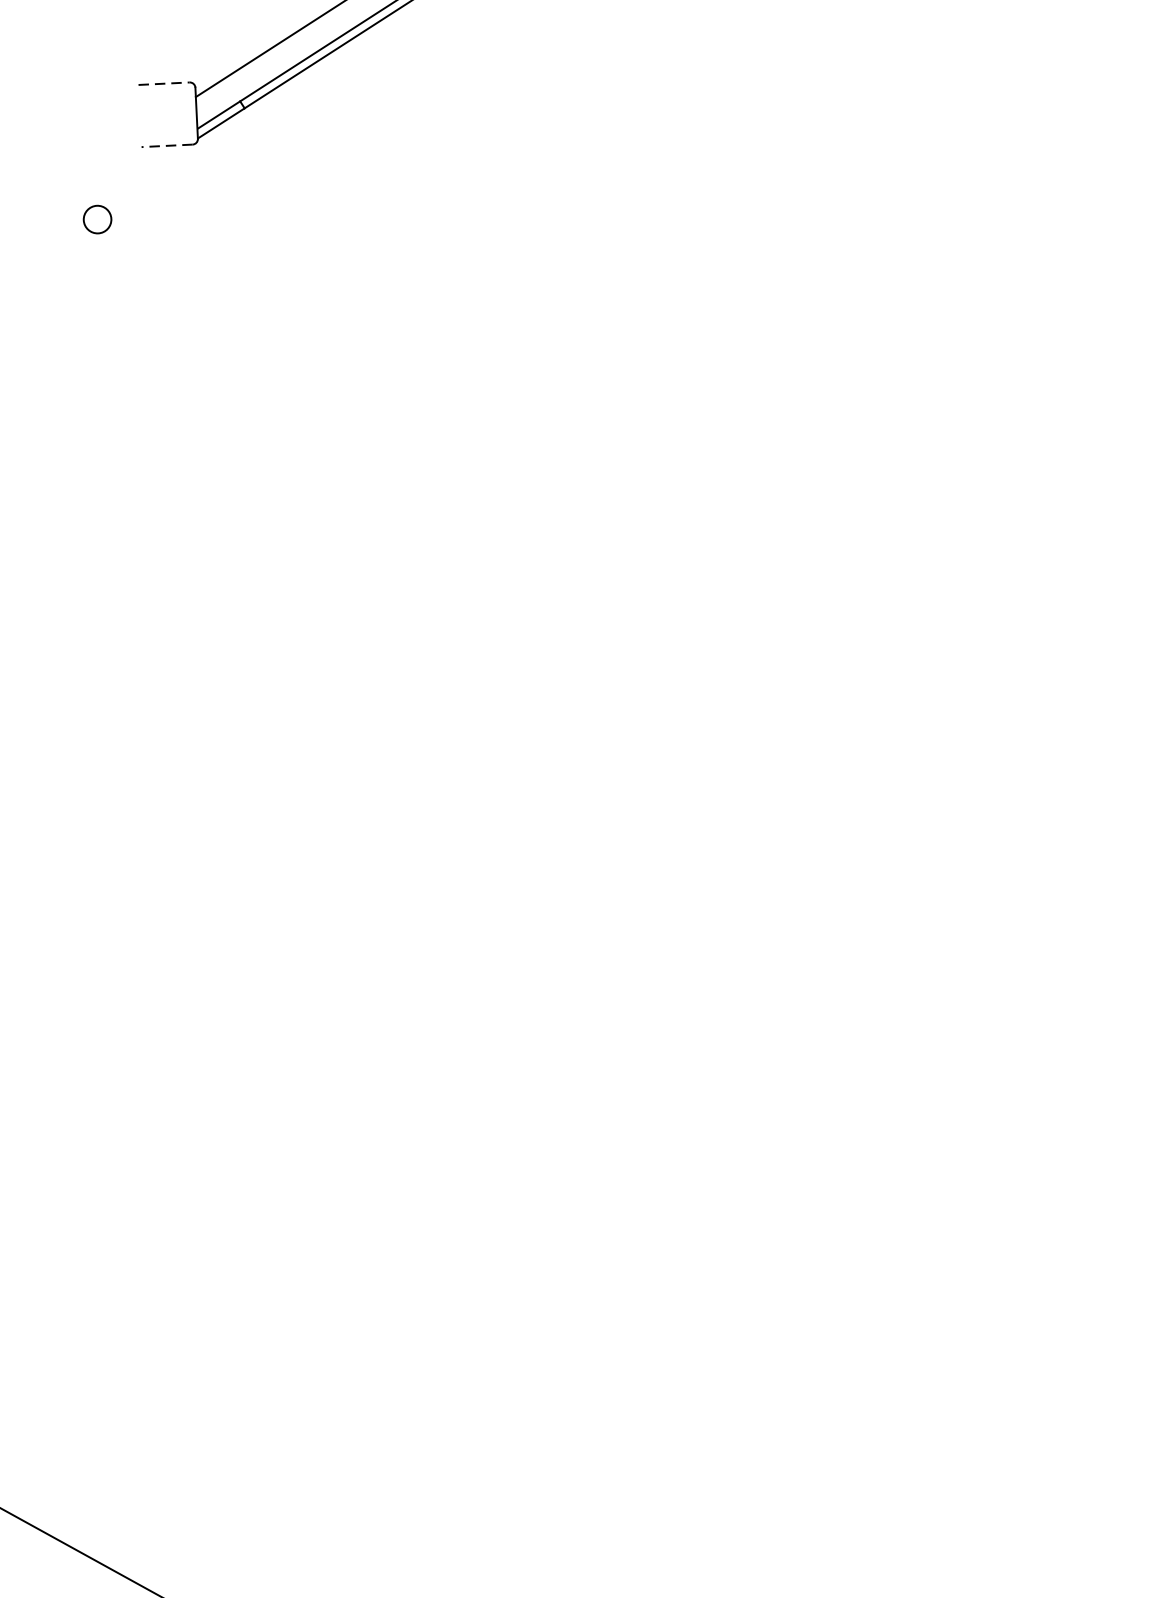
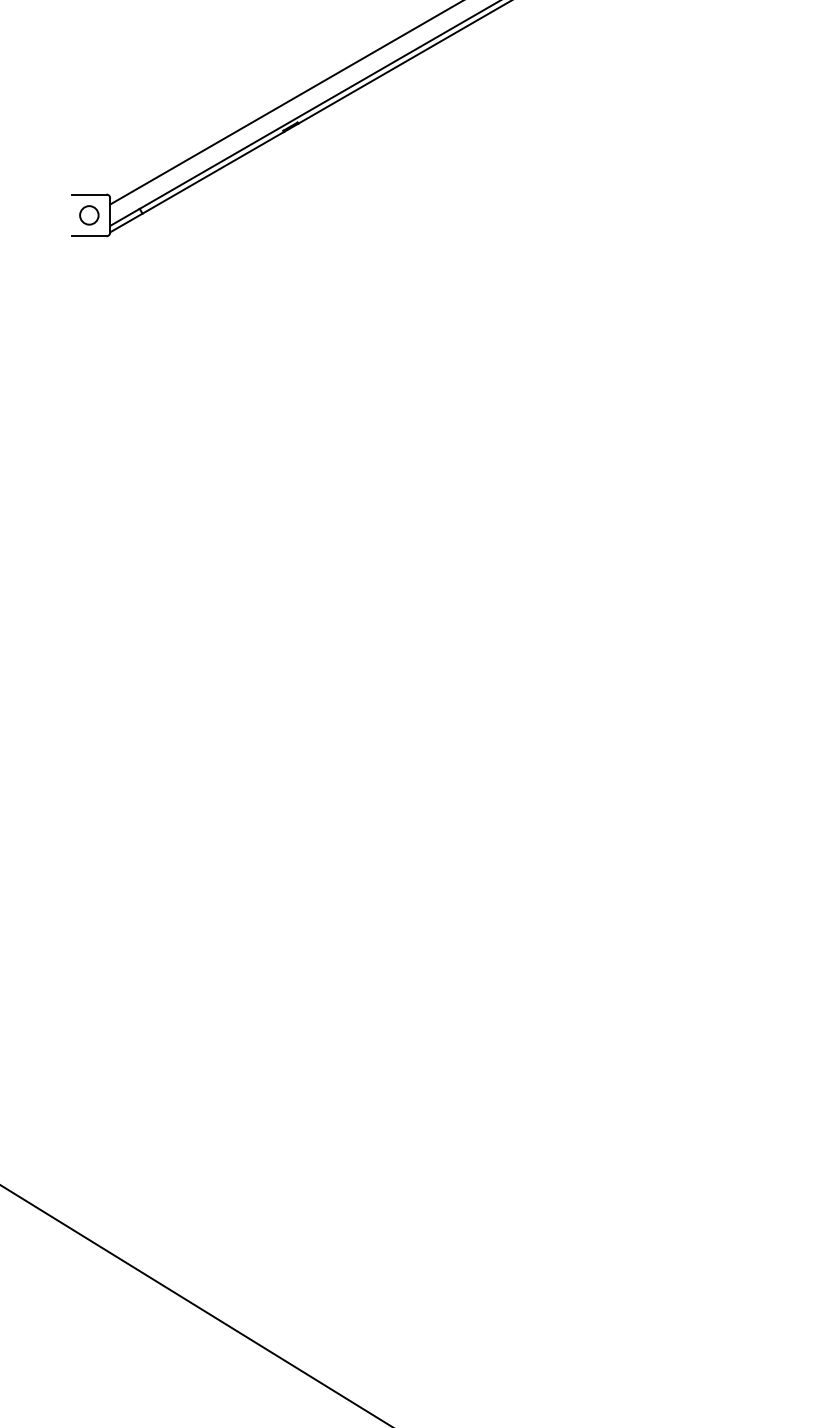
line: (164, 83) -> (89, 194), dashed -> solid
line: (165, 146) -> (88, 236), dashed -> solid
circle: (97, 219) -> (89, 215), moved

